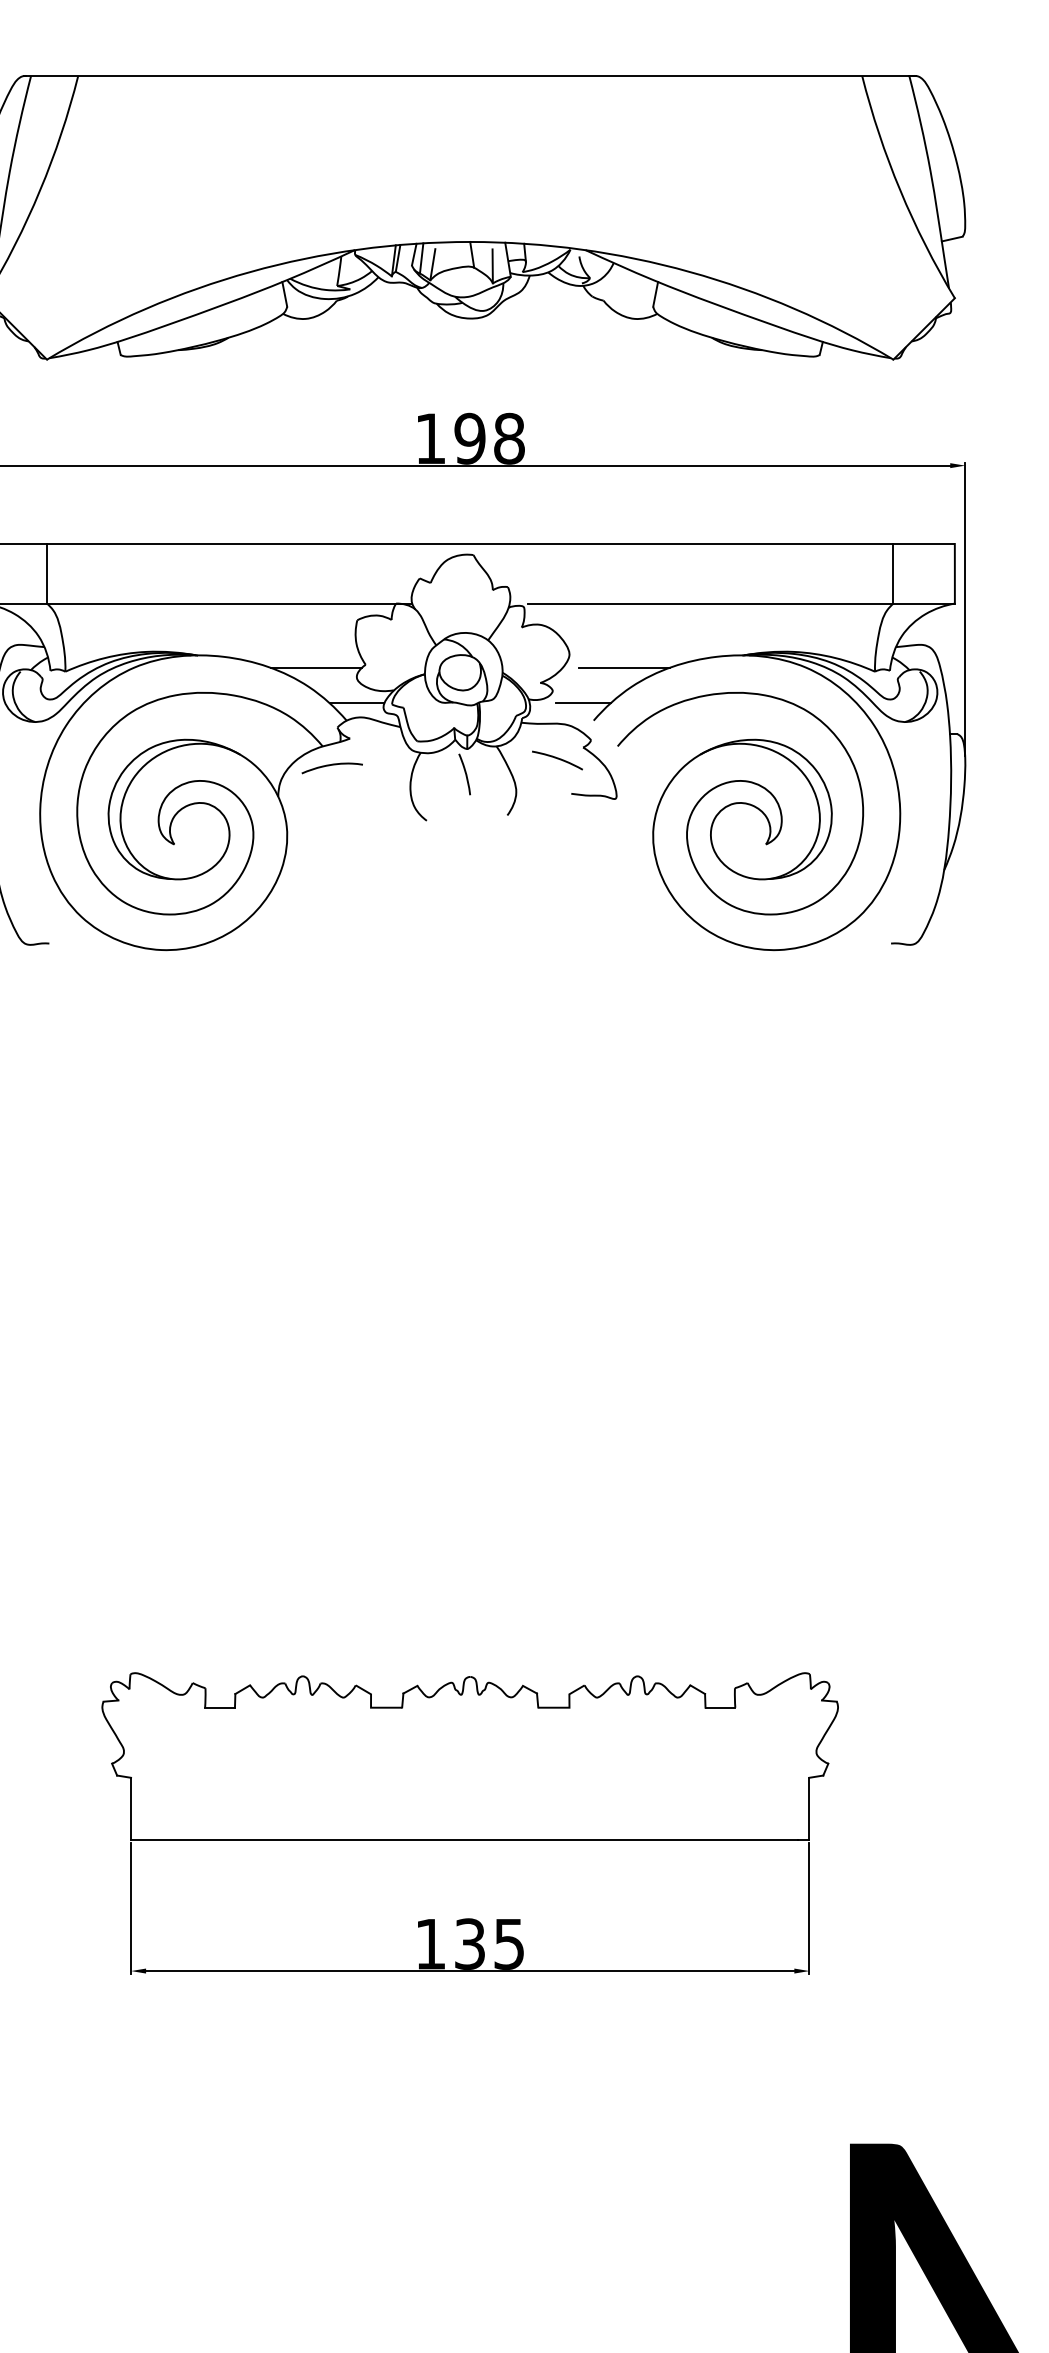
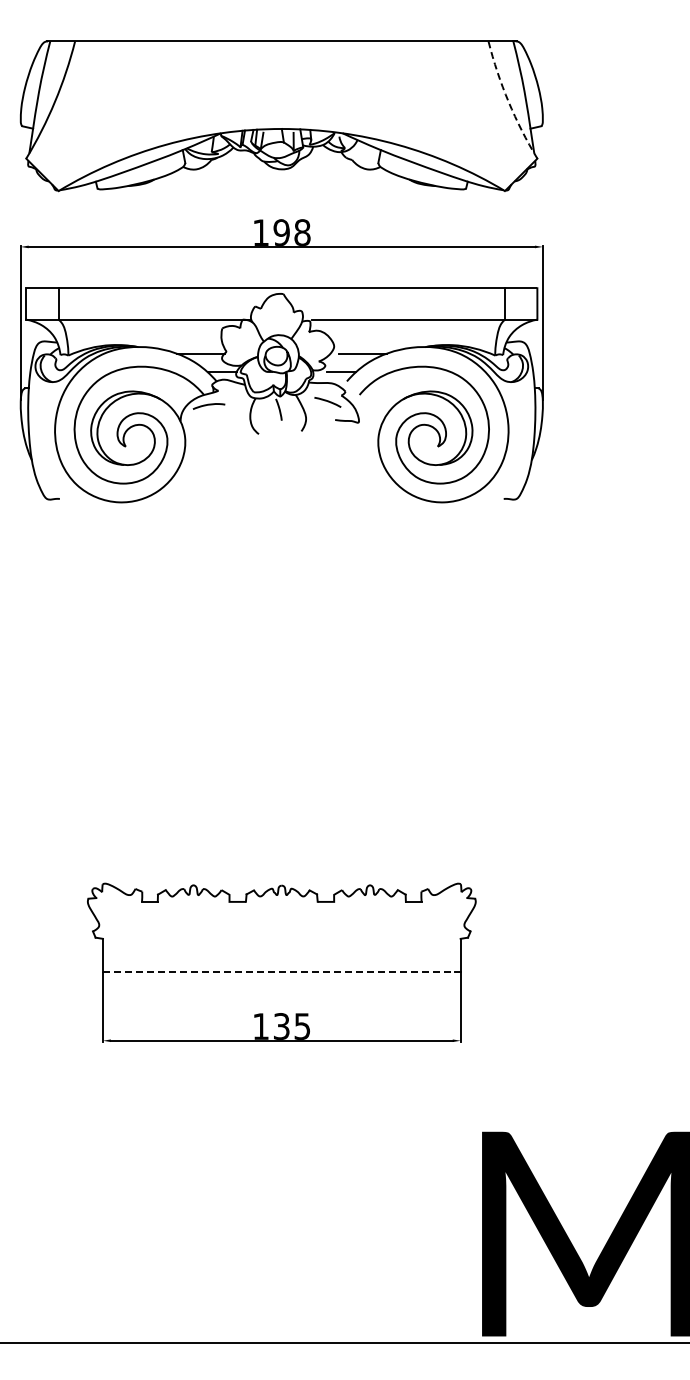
arc: (900, 189) -> (508, 101), solid -> dashed
line: (463, 1839) -> (278, 971), solid -> dashed

